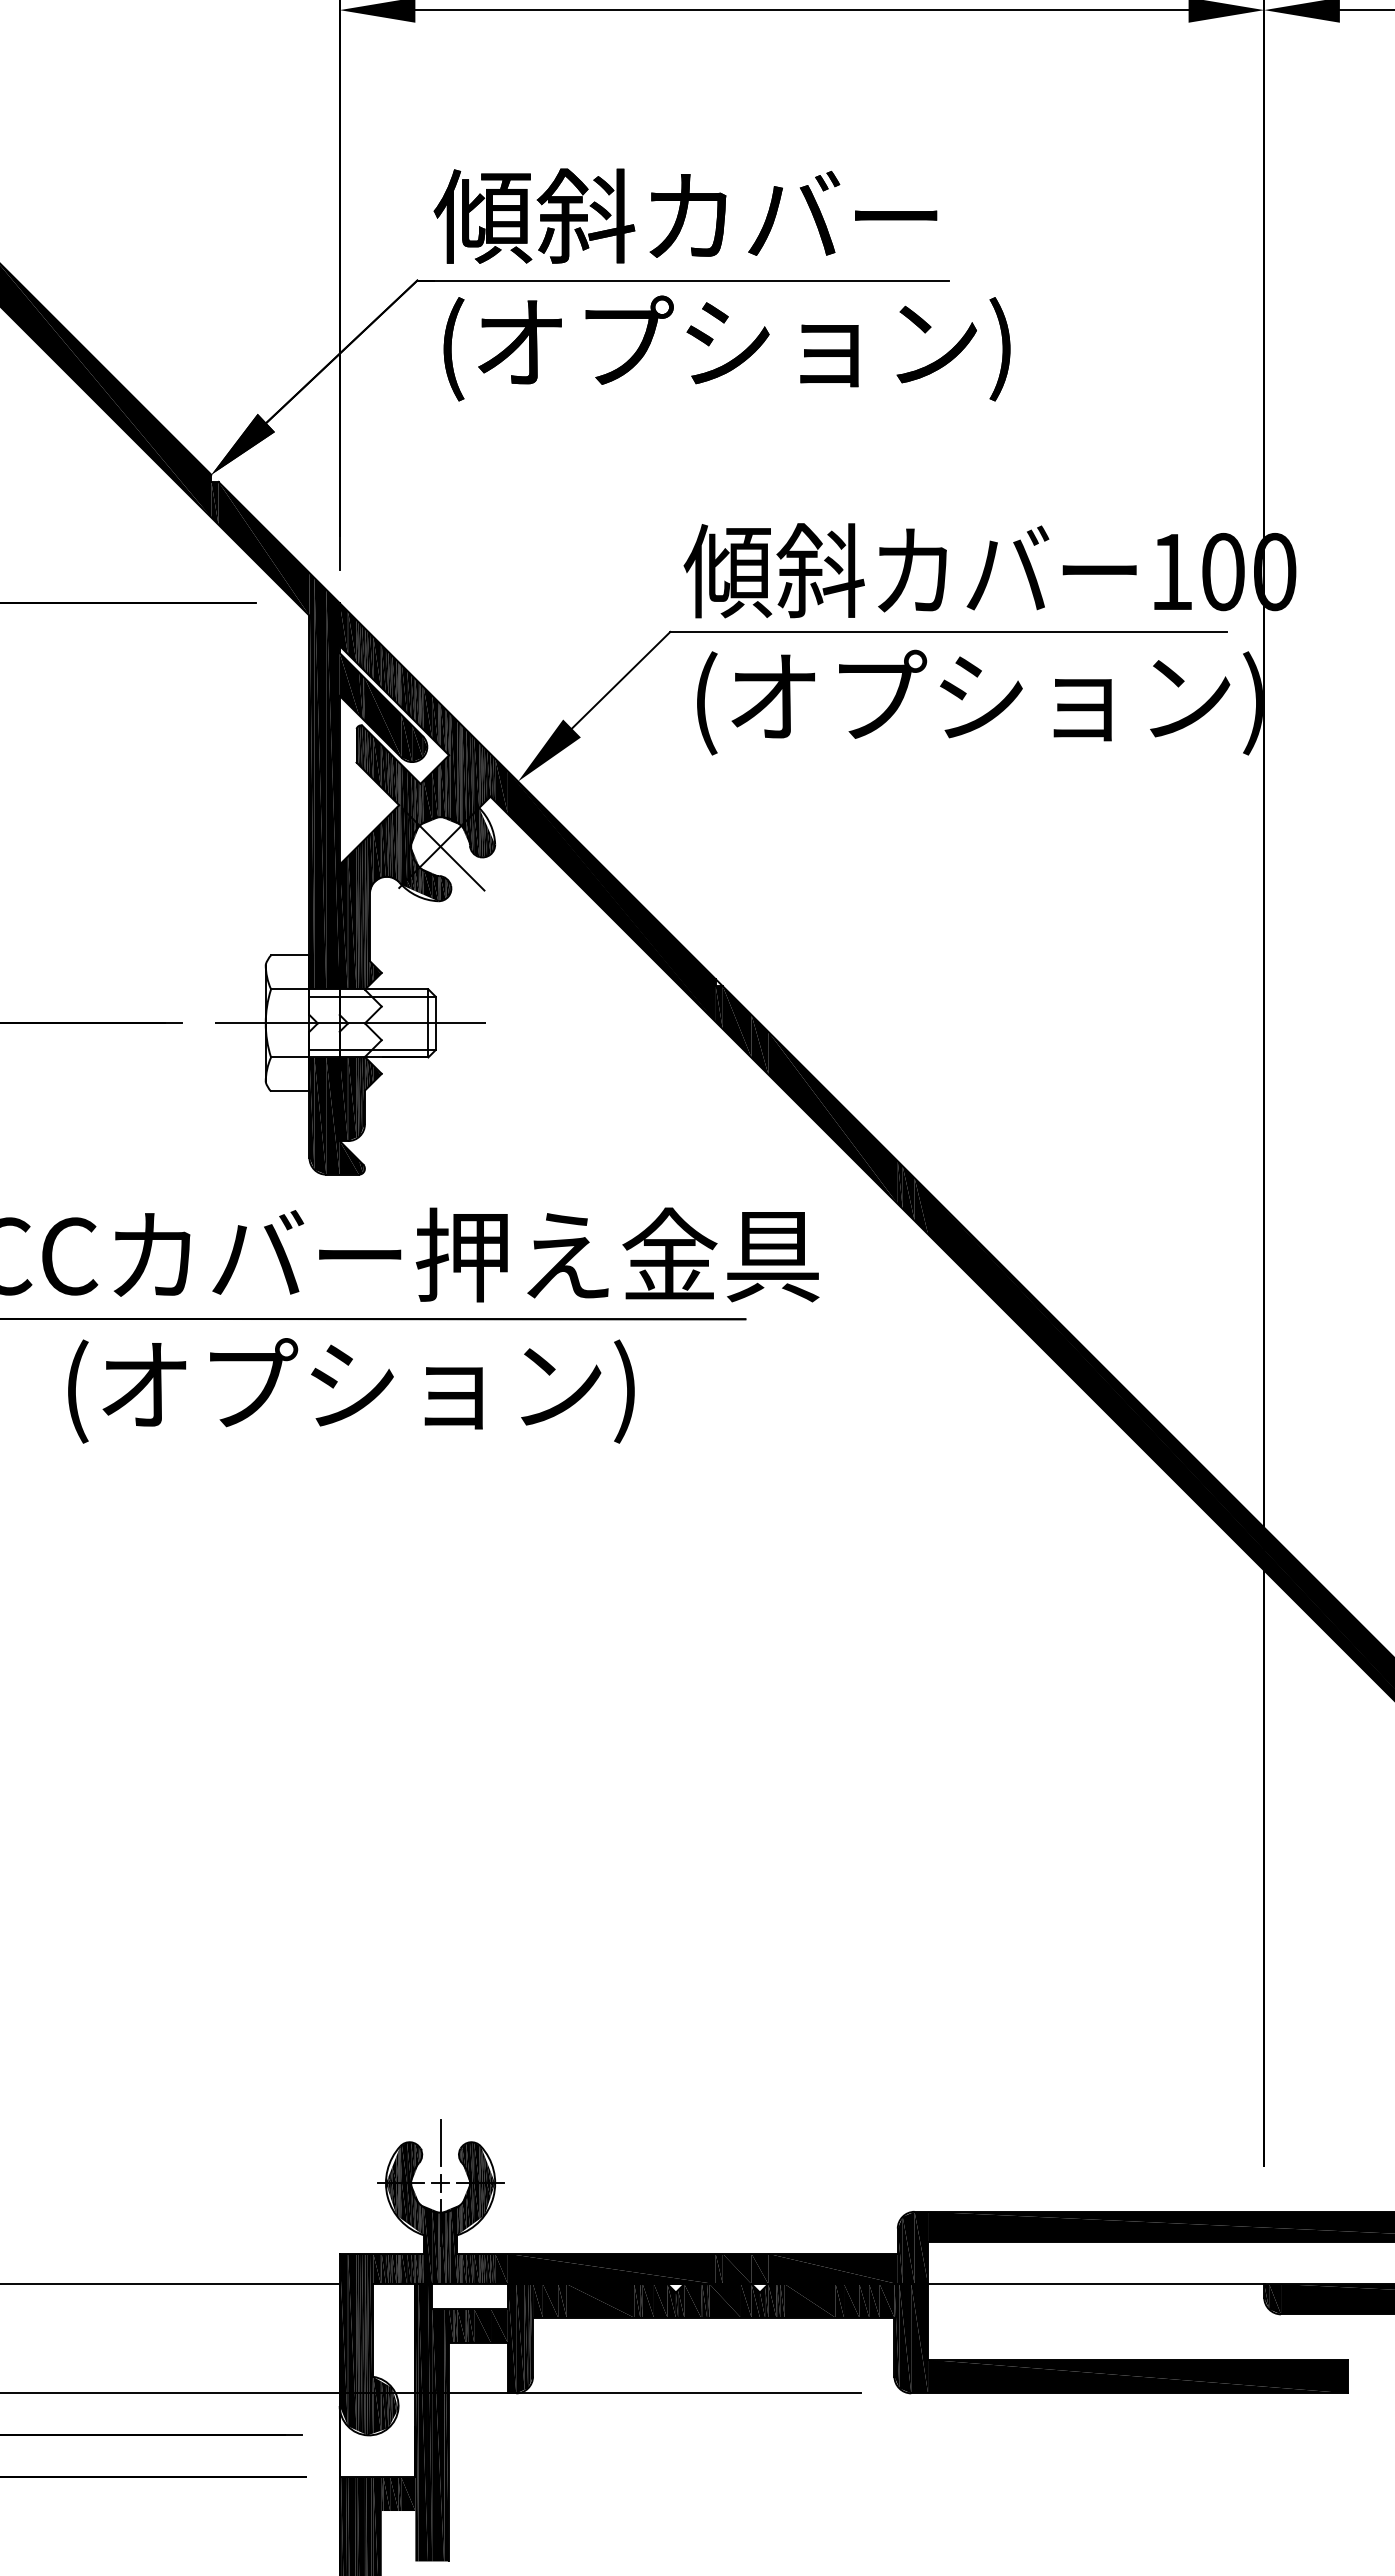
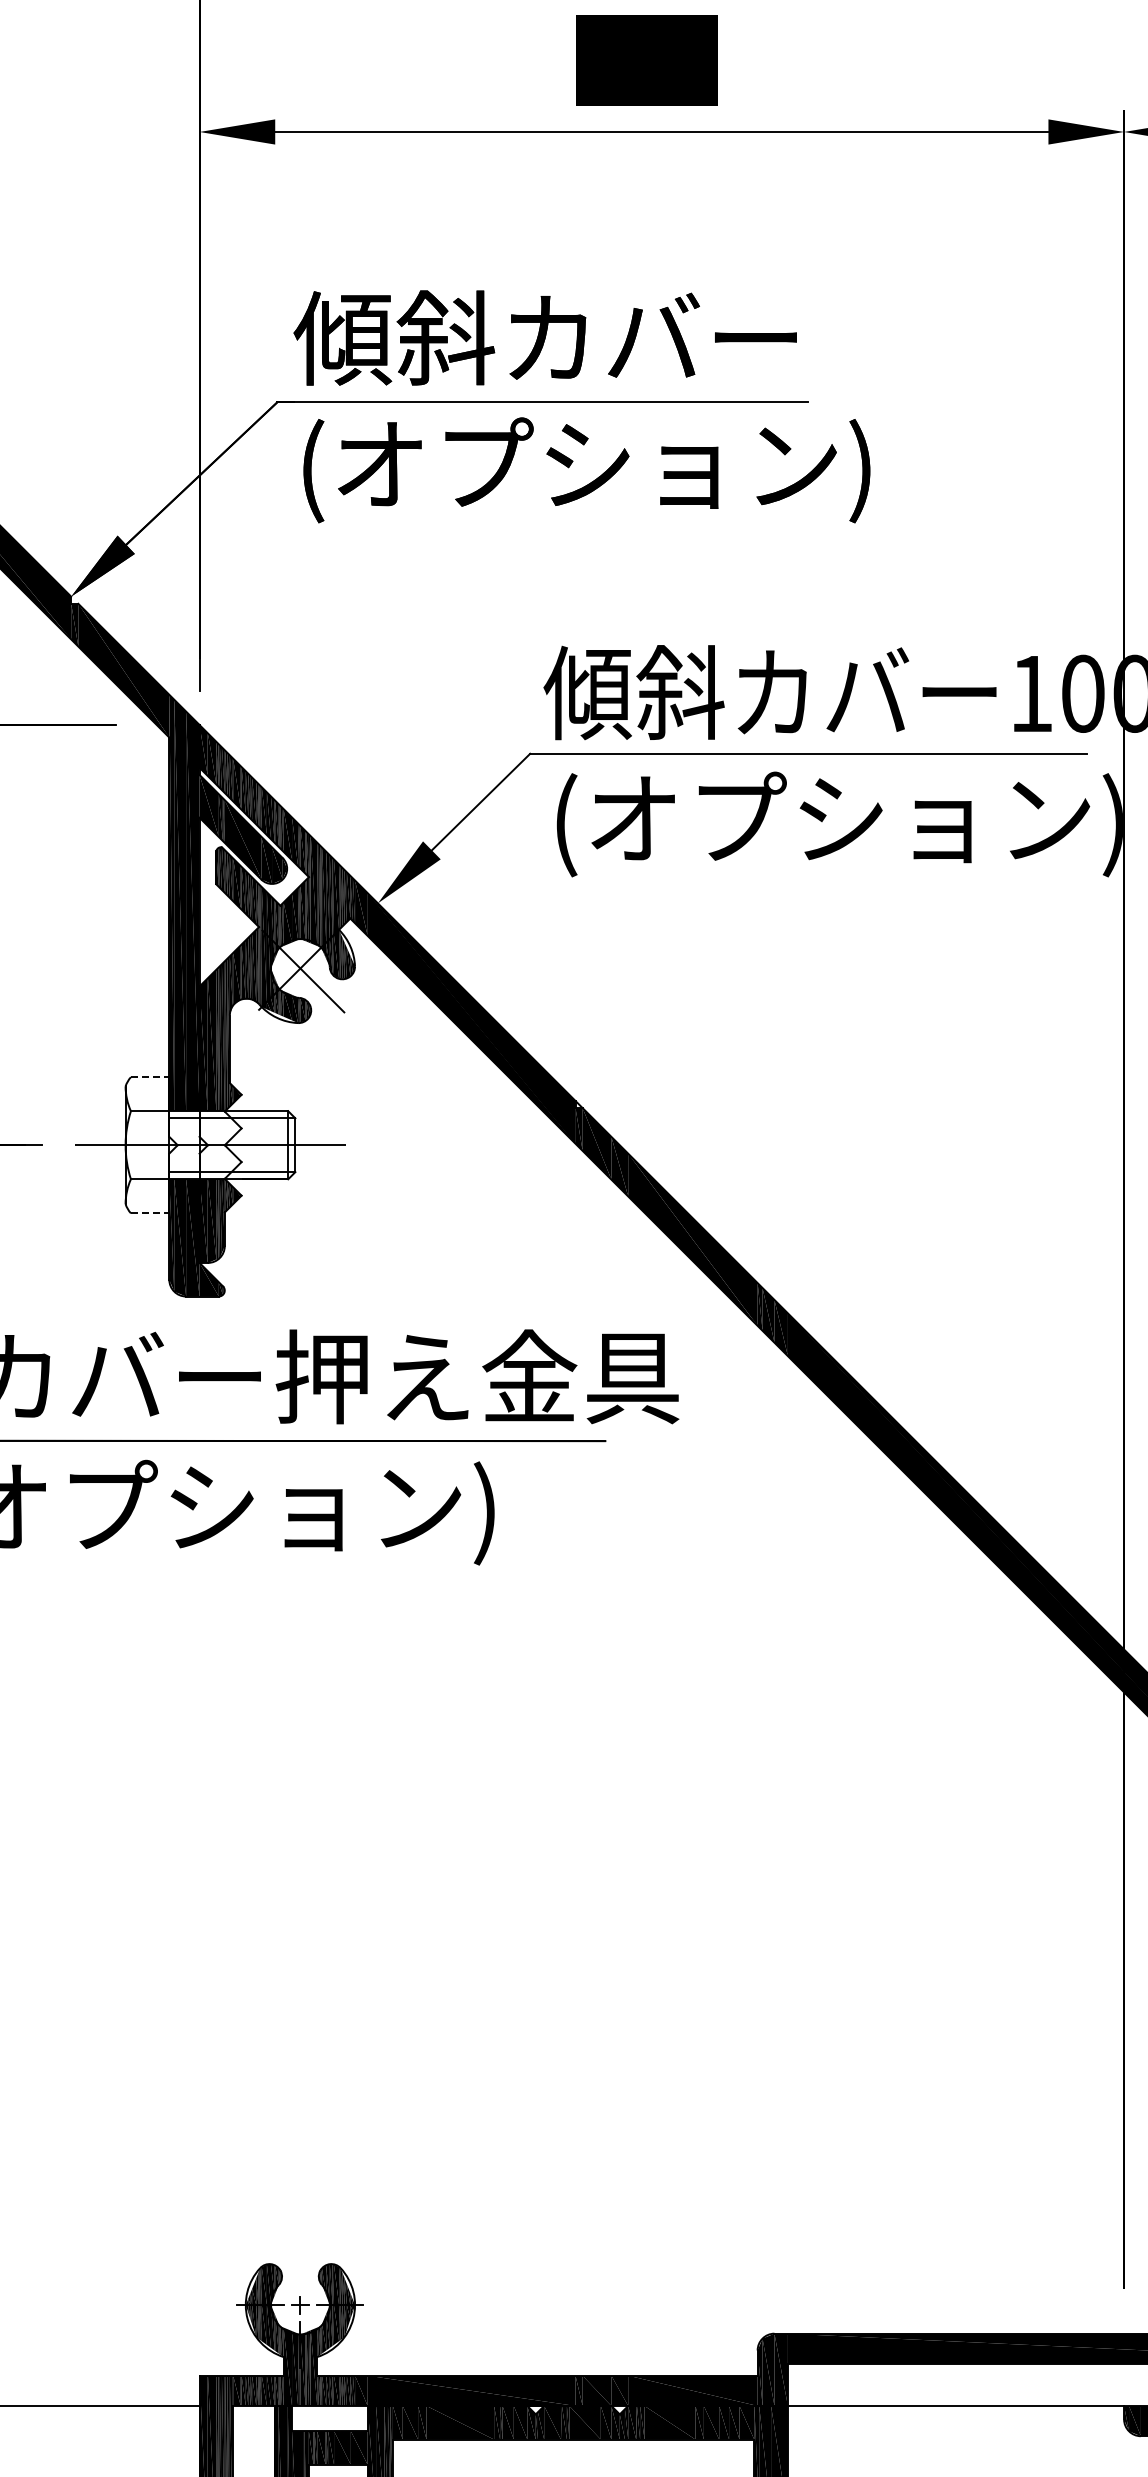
line: (290, 955) -> (150, 1077), solid -> dashed
line: (290, 1091) -> (150, 1213), solid -> dashed
line: (440, 2143) -> (300, 2265), removed

